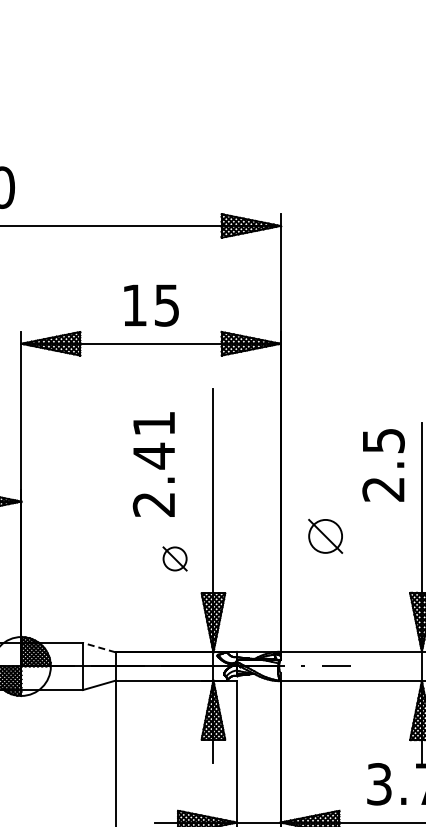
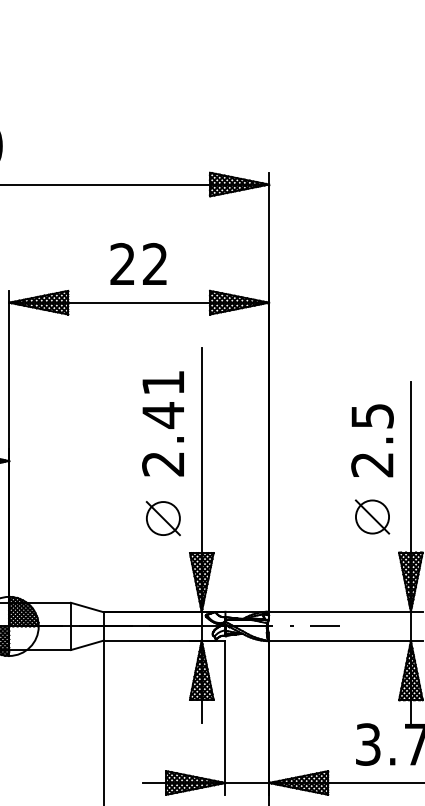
text: (150, 305) -> (138, 264), 15 -> 22
text: (153, 464) -> (162, 423), moved
text: (383, 465) -> (372, 440), moved
part: (325, 535) -> (372, 516), moved
part: (174, 558) -> (162, 518), size x1.43
line: (99, 647) -> (87, 607), dashed -> solid

